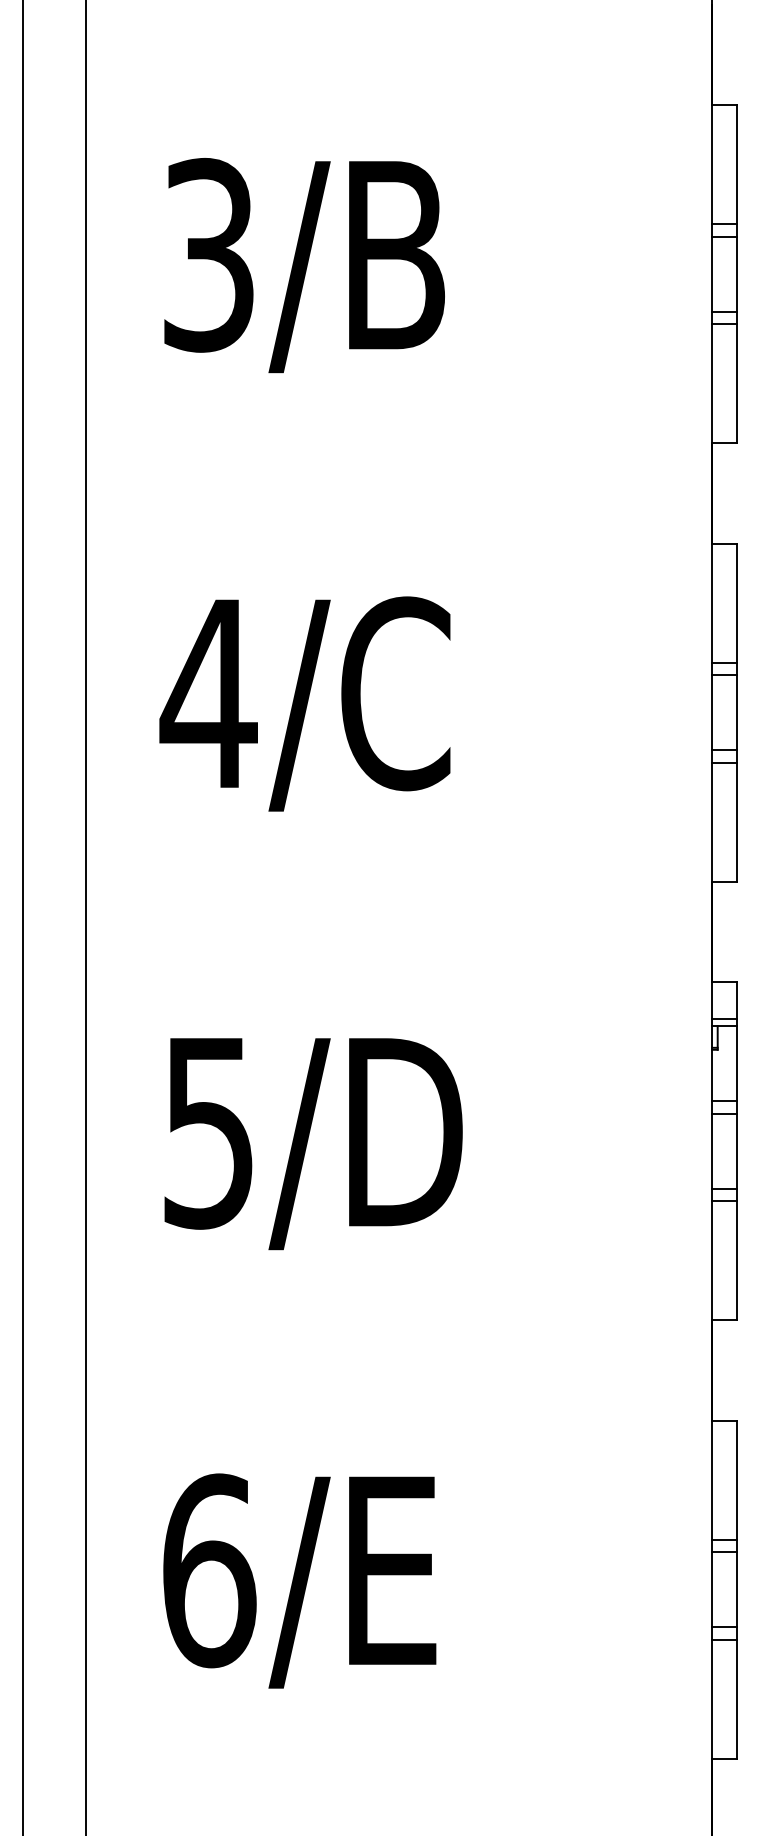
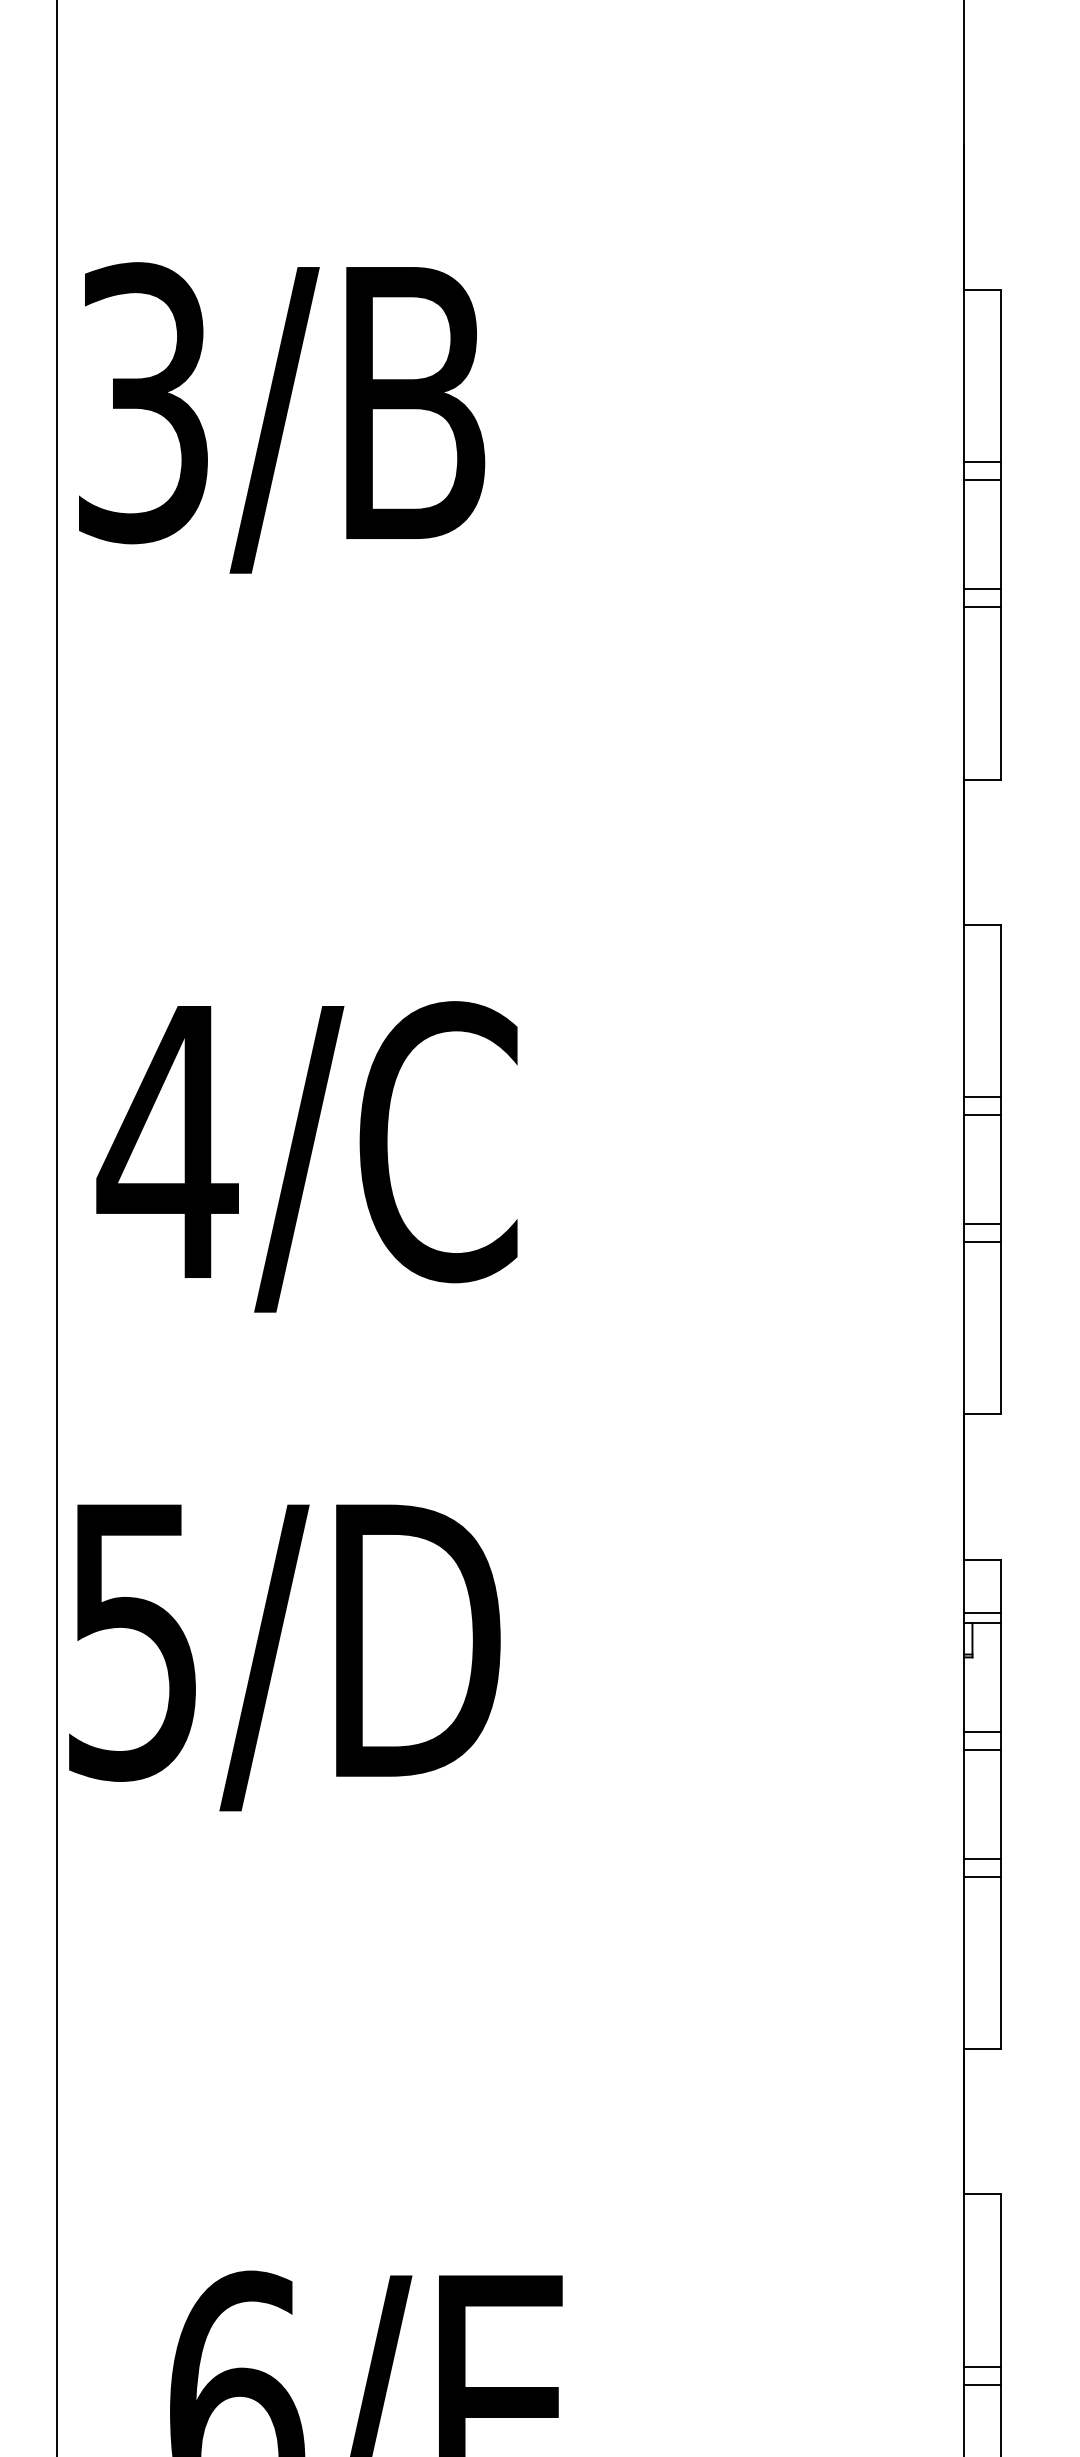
text: (304, 265) -> (281, 417), moved
text: (304, 703) -> (306, 1156), moved
text: (313, 1144) -> (284, 1658), moved

